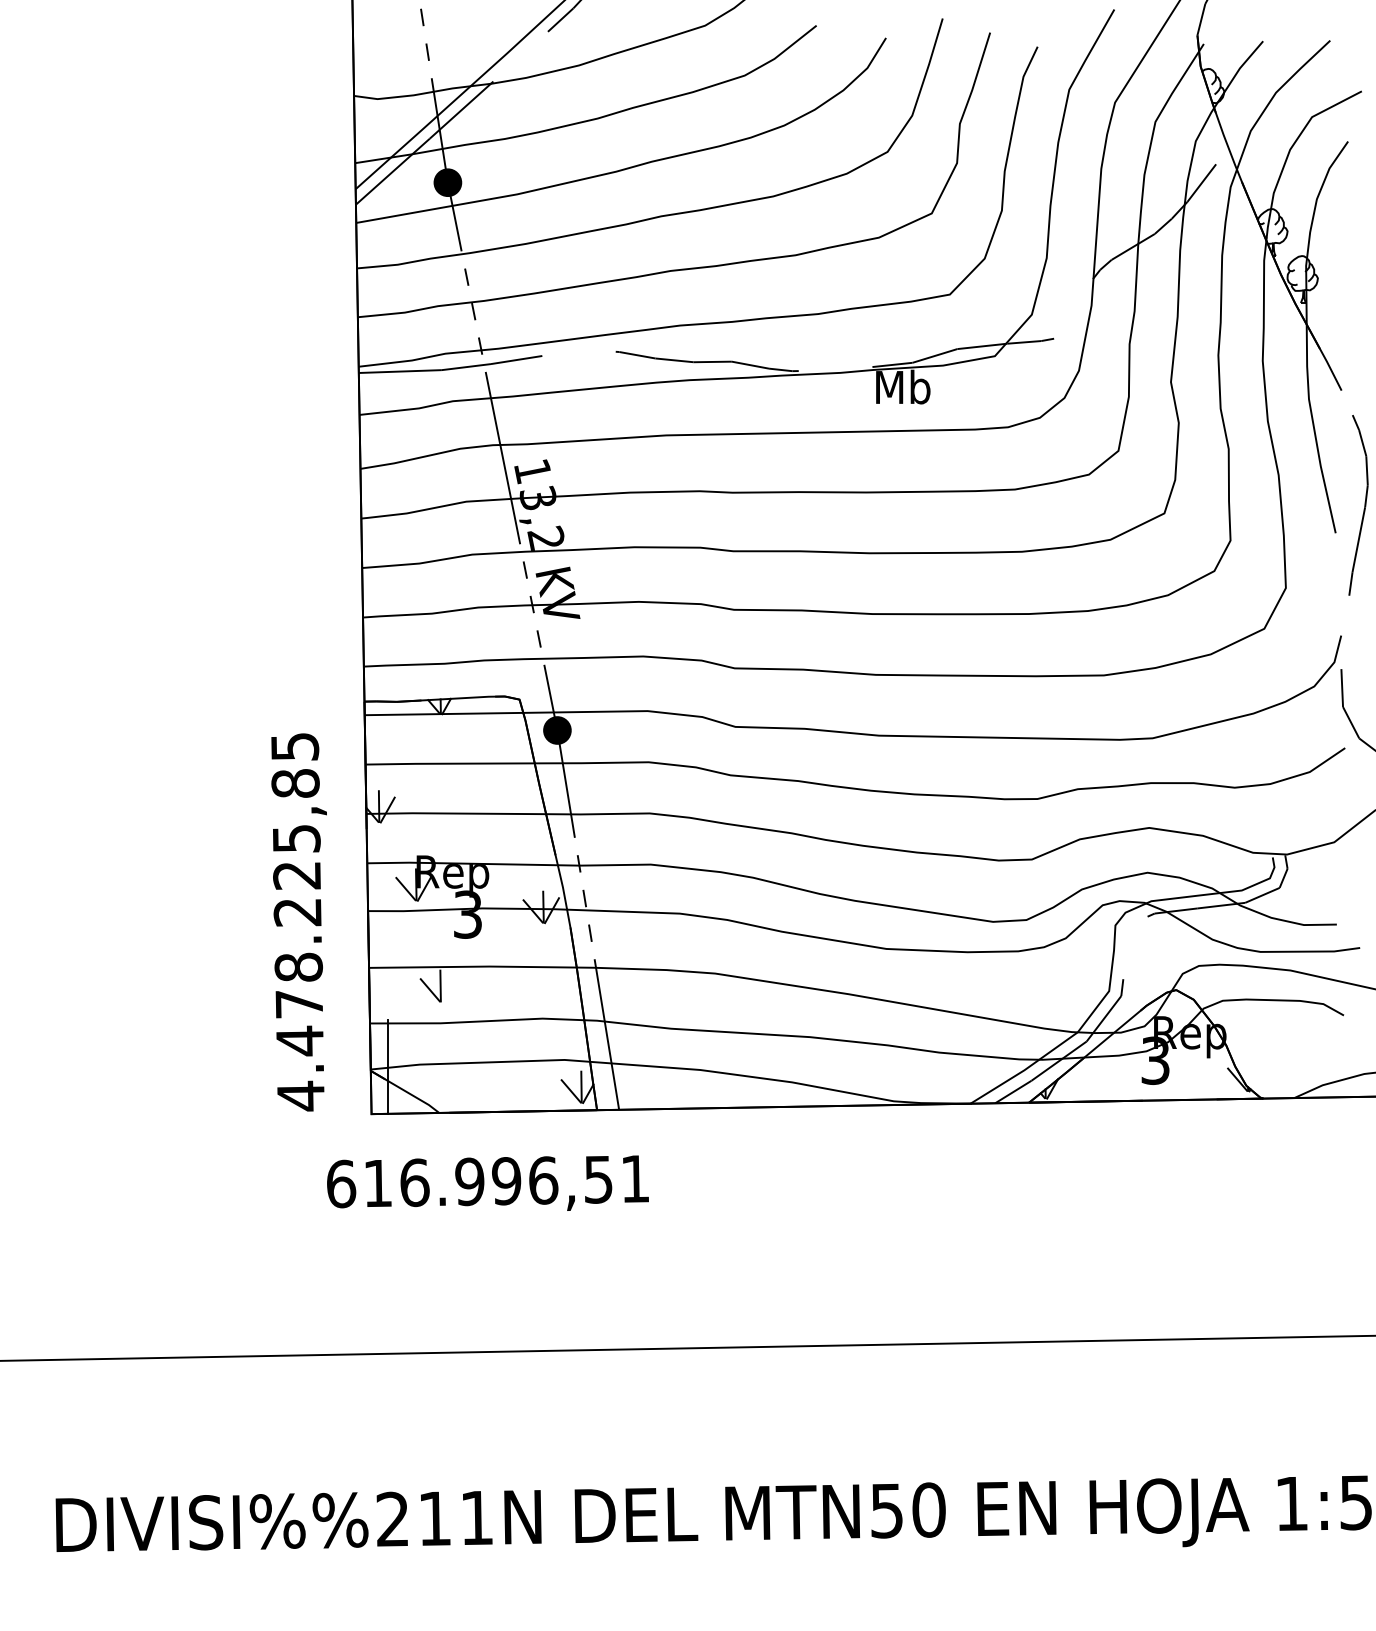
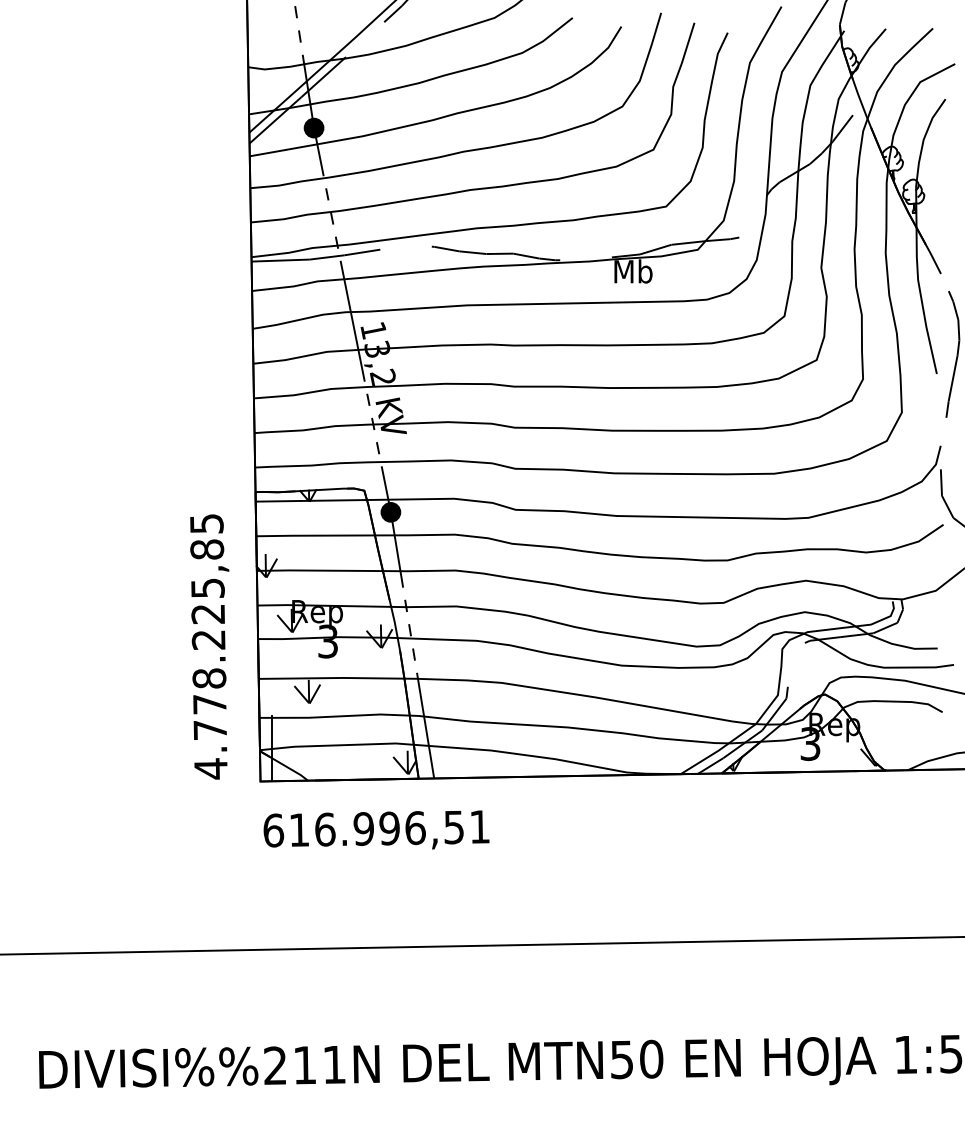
line: (449, 989) -> (315, 694), added
text: (299, 1040) -> (209, 729), 4.478.225,85 -> 4.778.225,85
text: (487, 1182) -> (376, 829), moved

